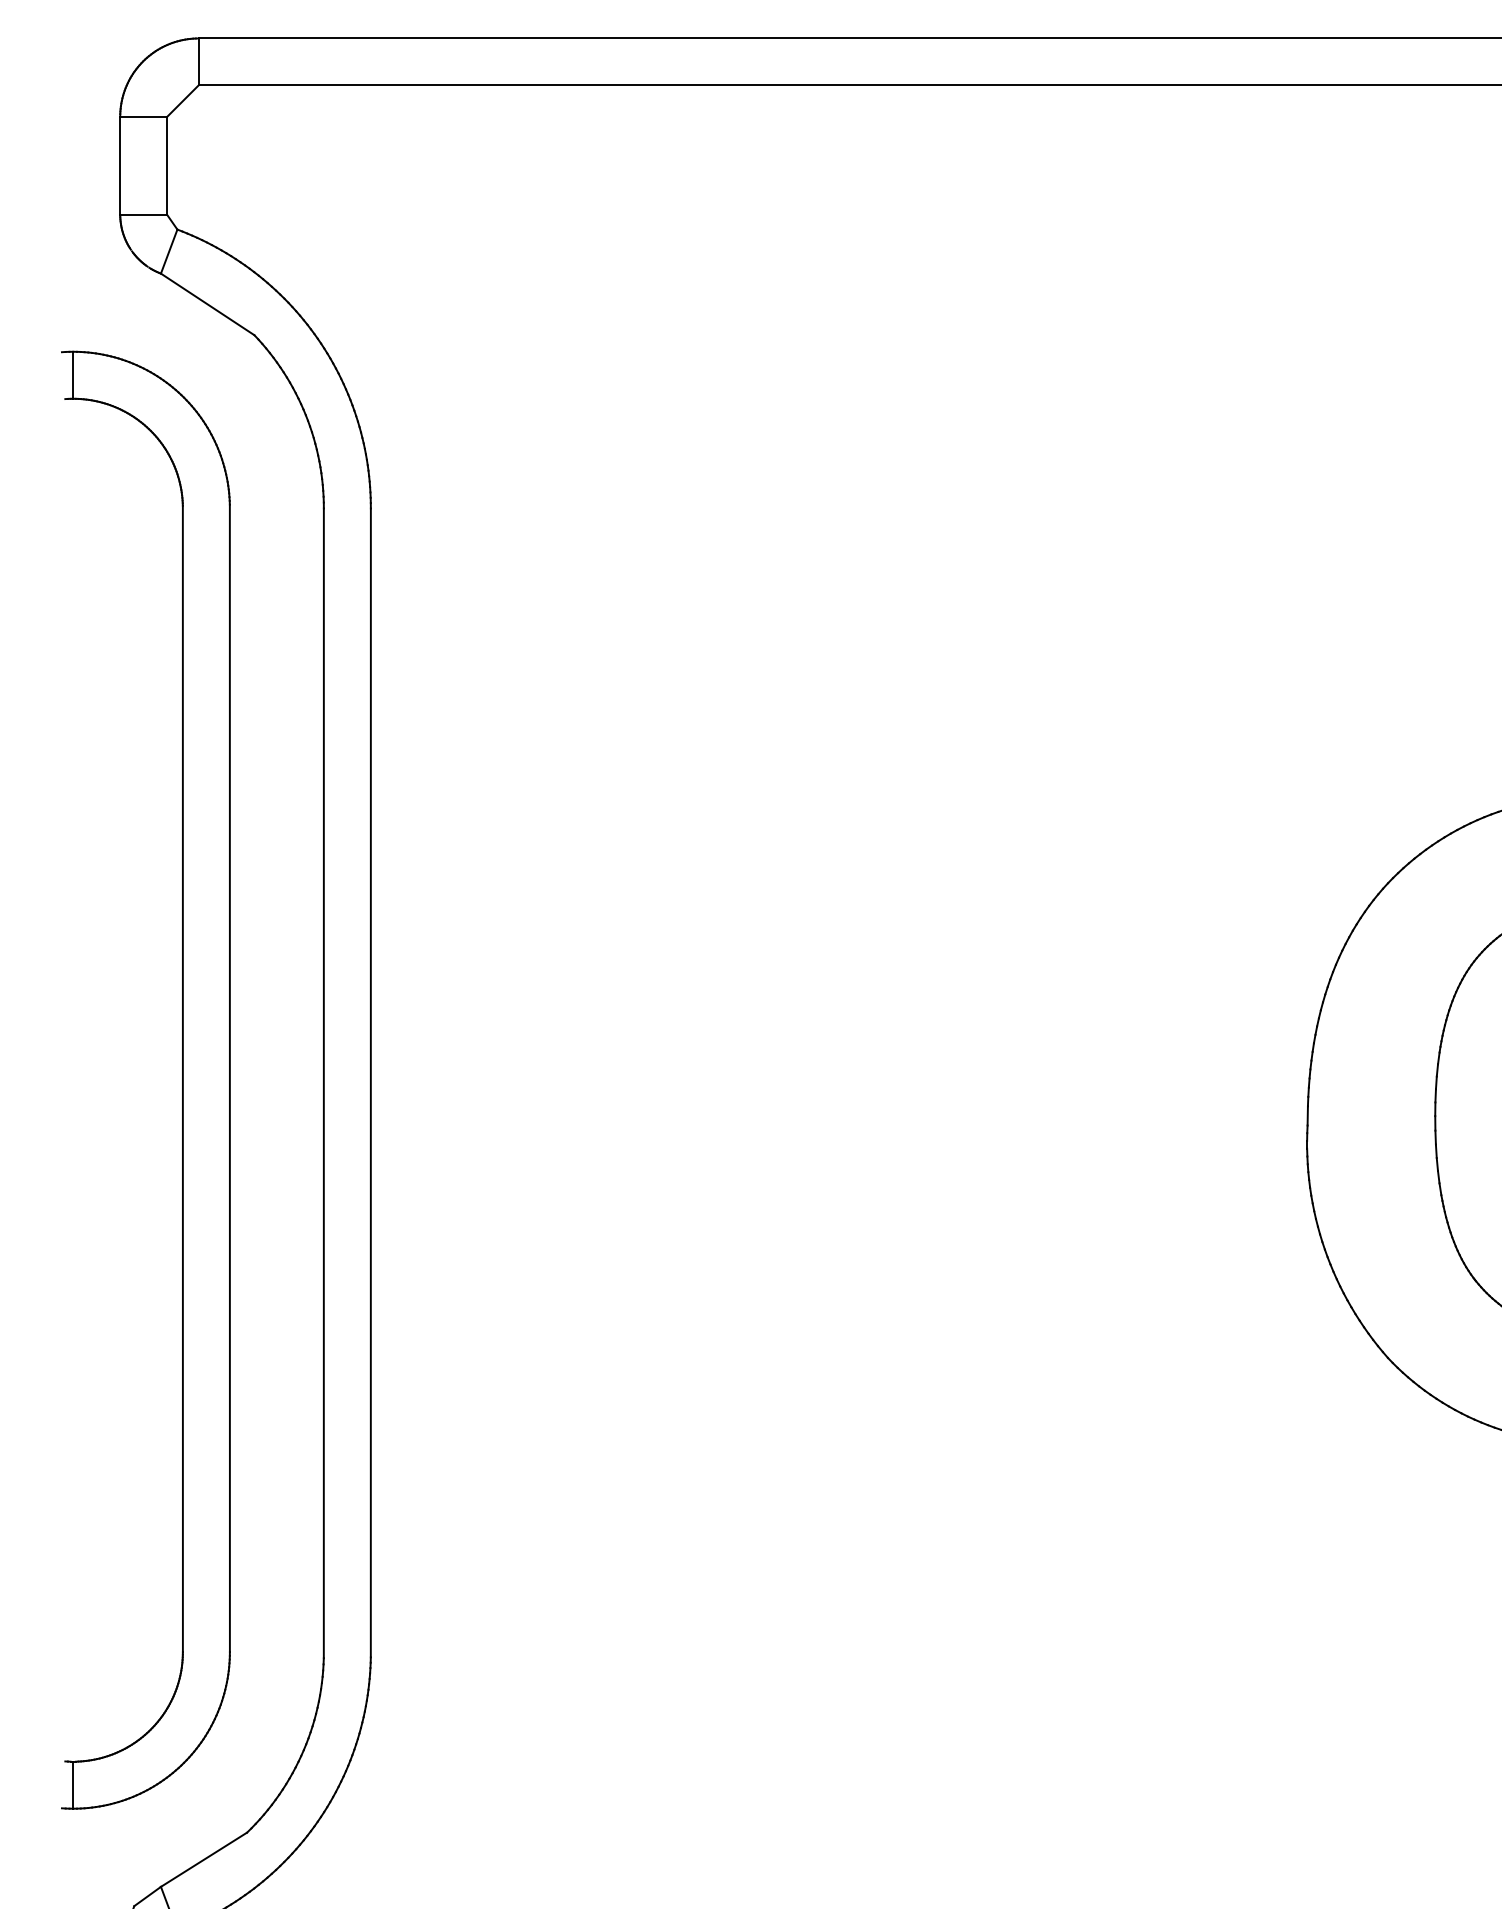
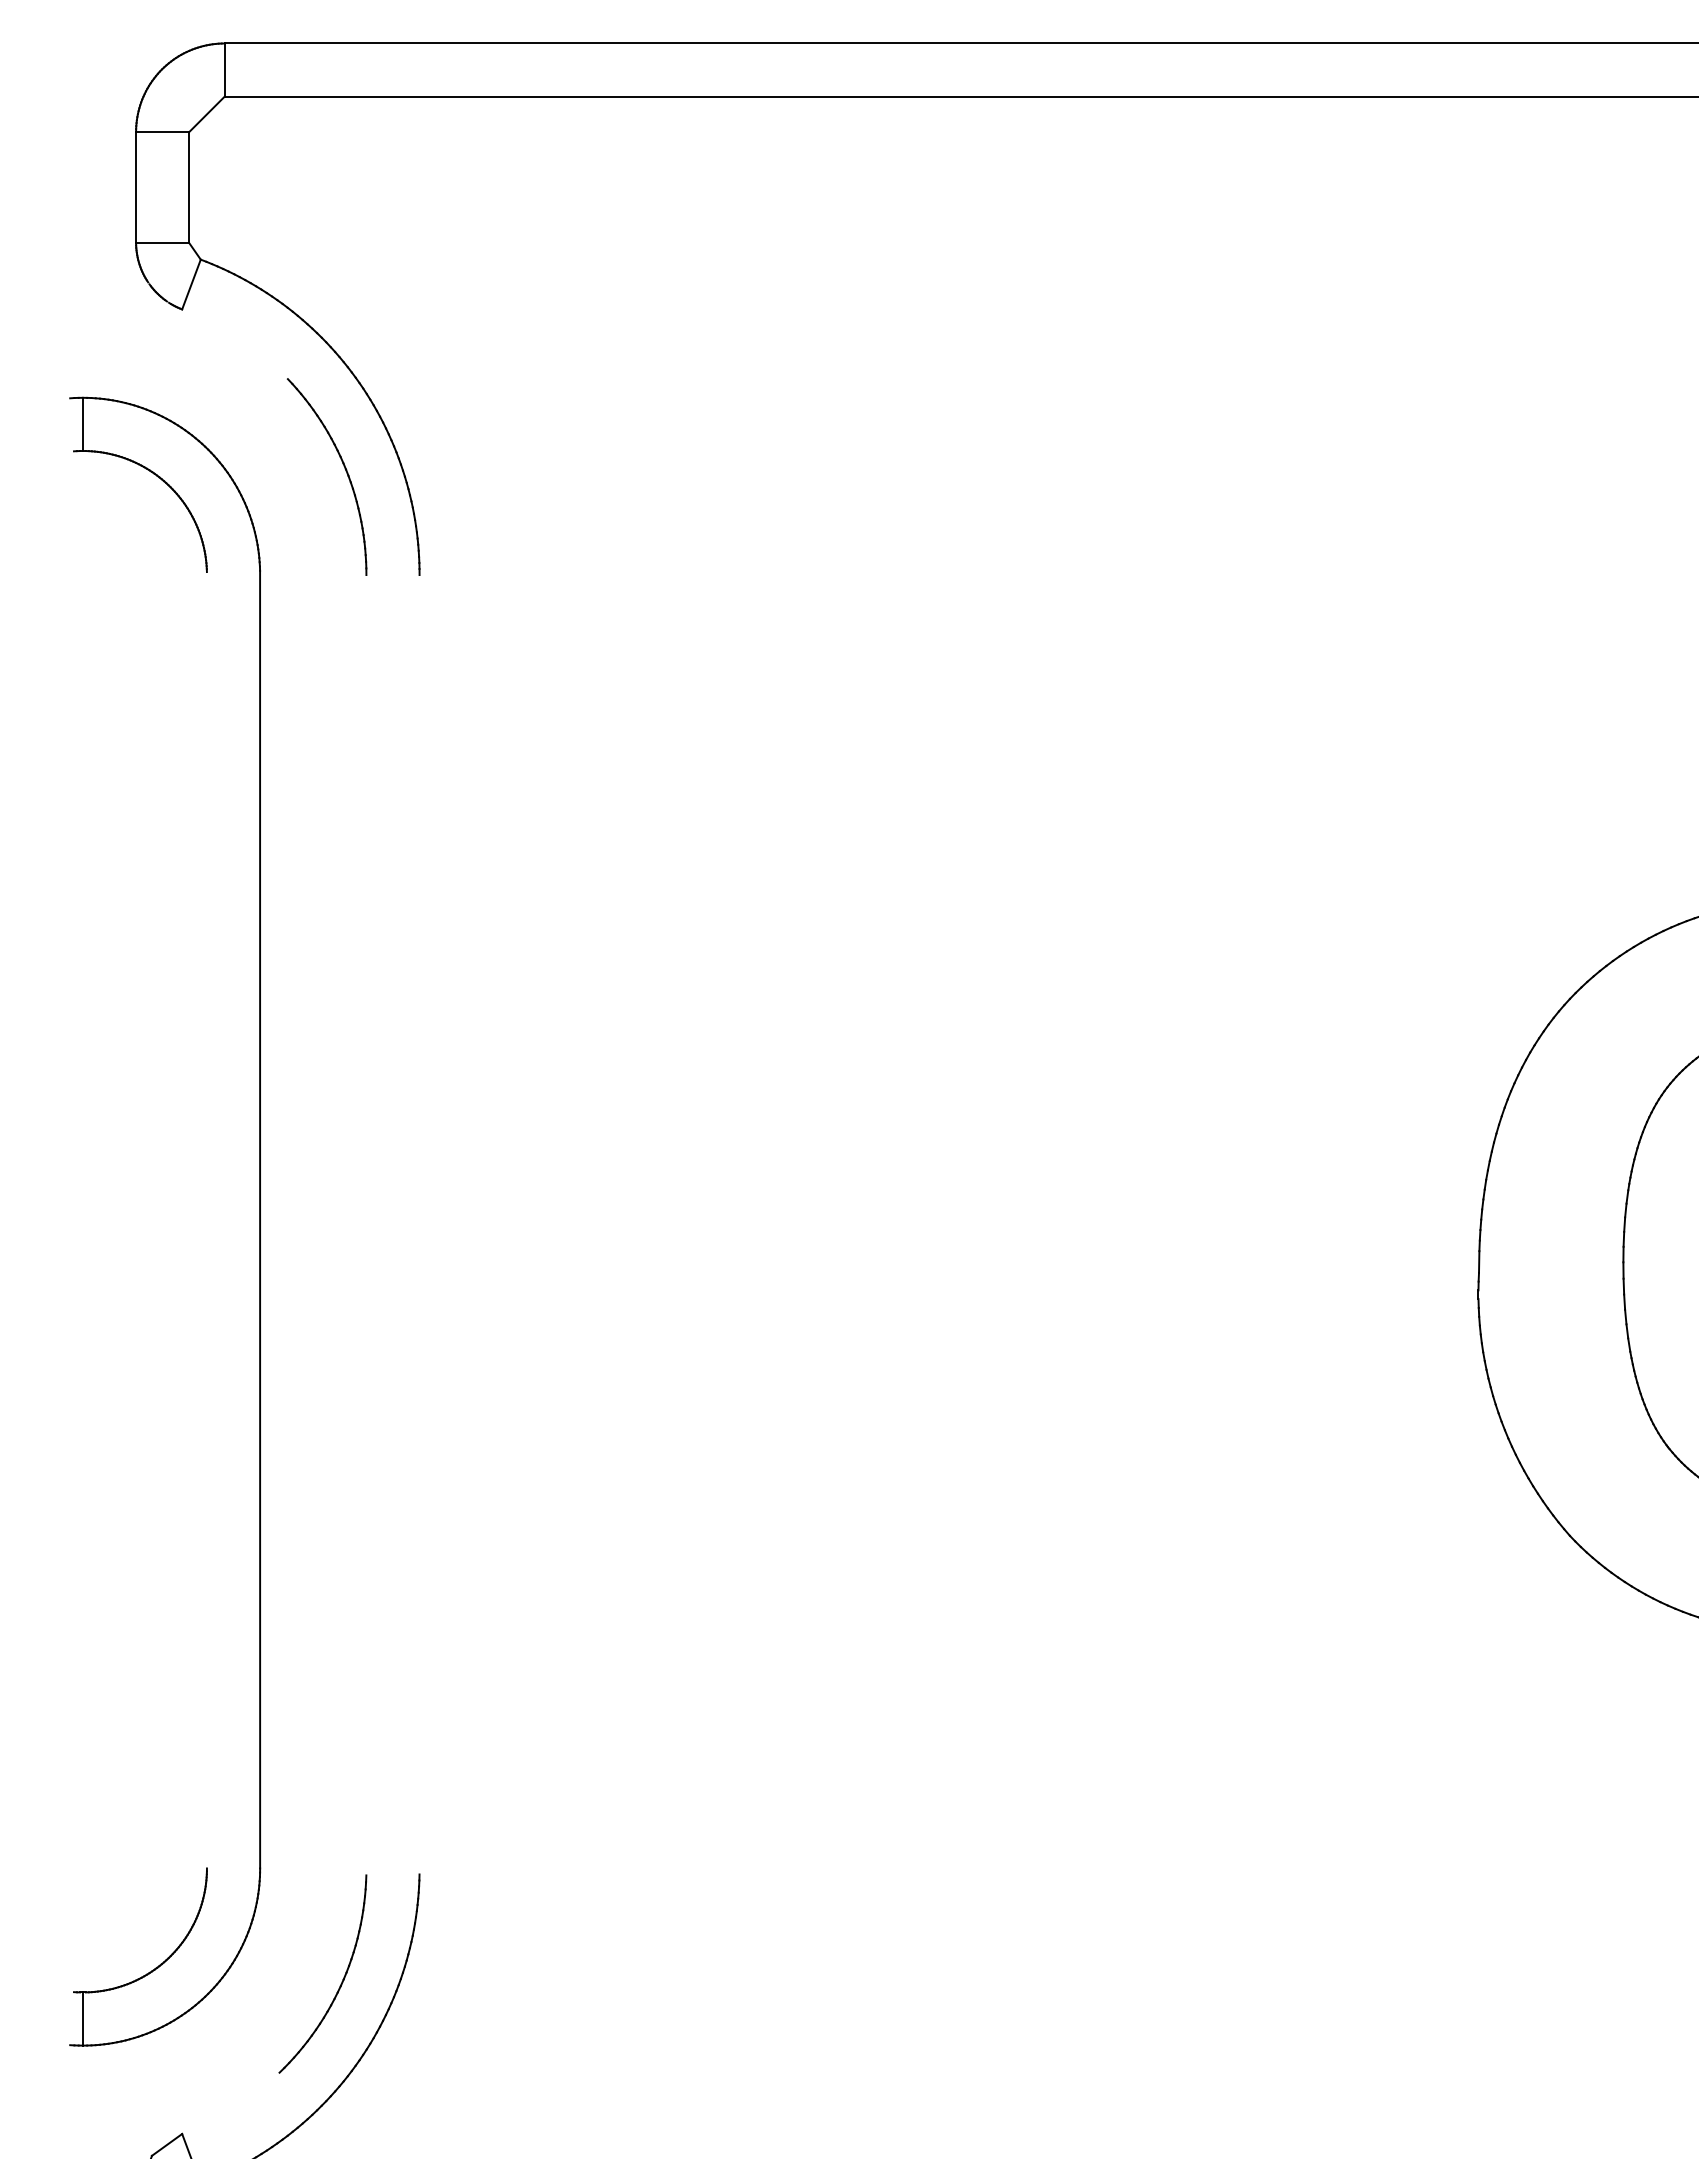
line: (207, 304) -> (234, 344), removed
line: (182, 1078) -> (206, 1219), removed
line: (370, 1082) -> (419, 1224), removed
line: (323, 1083) -> (365, 1225), removed
line: (203, 1859) -> (230, 2103), removed

